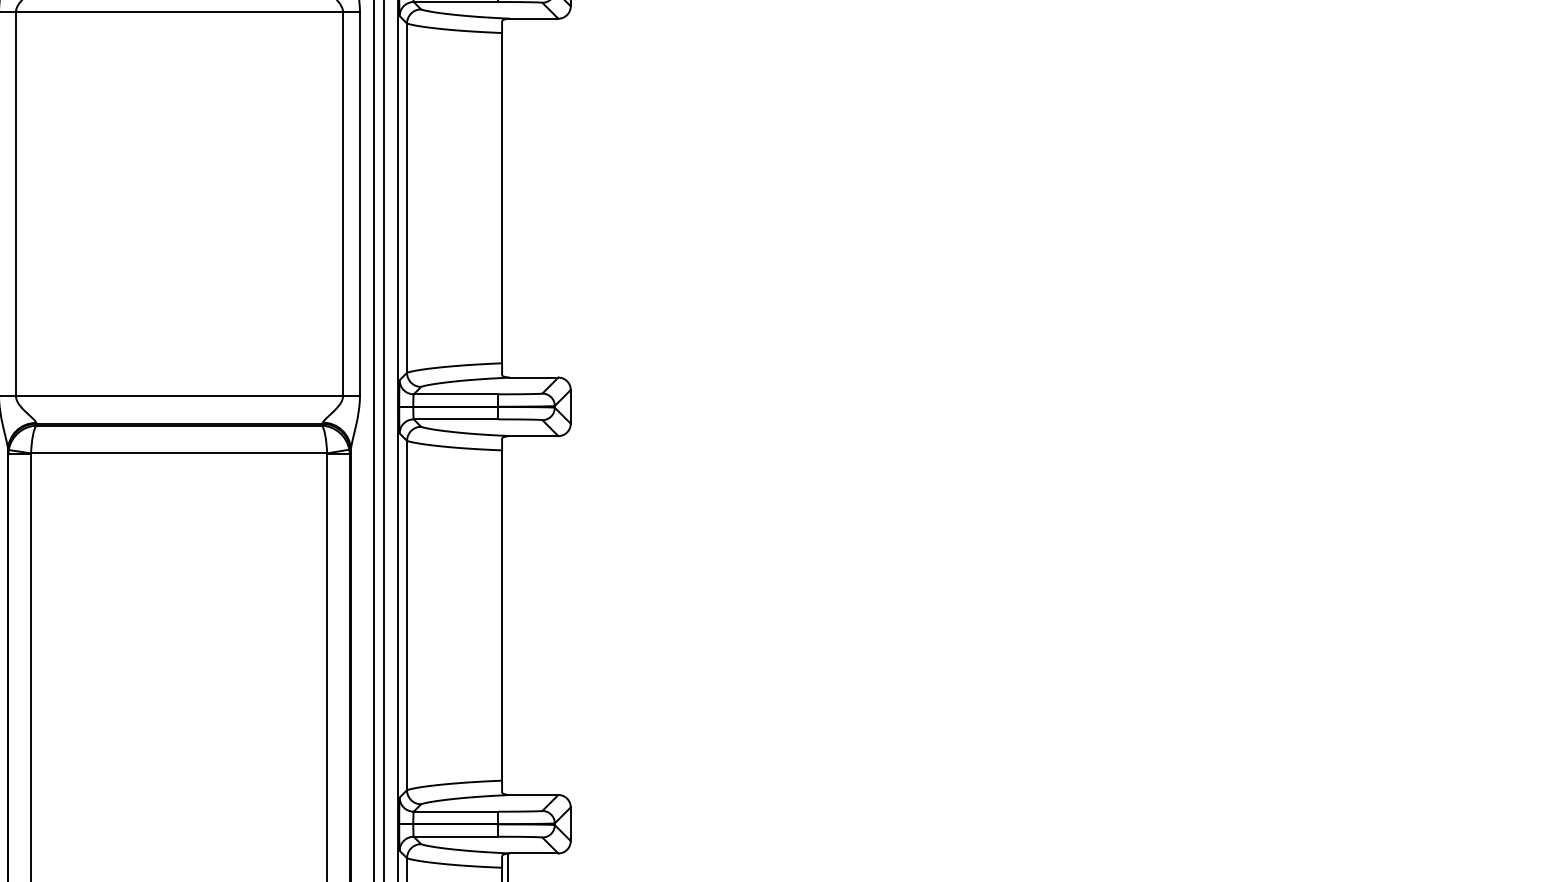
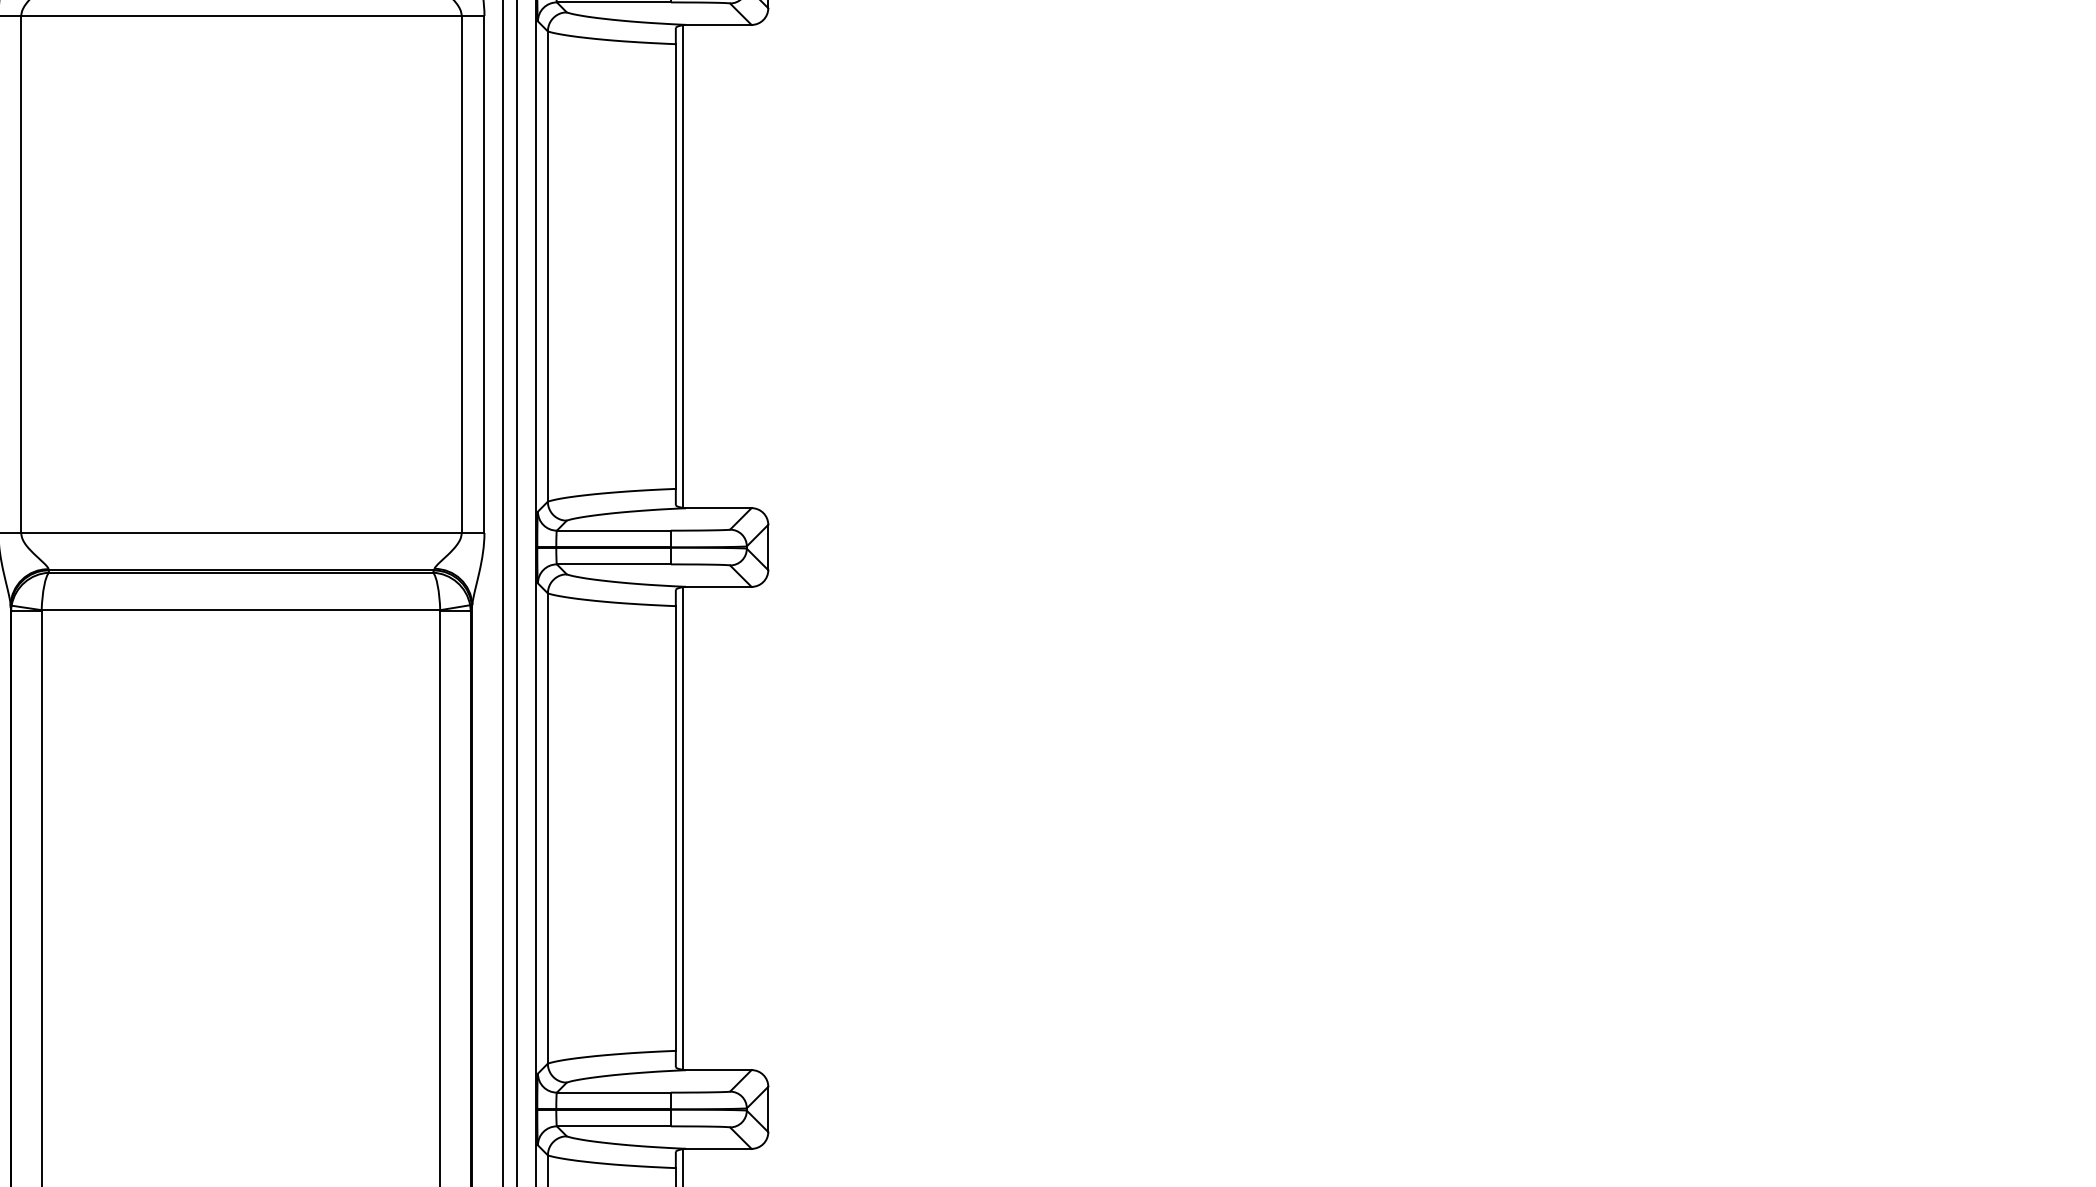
line: (507, 198) -> (683, 266), added
line: (507, 615) -> (683, 828), added

